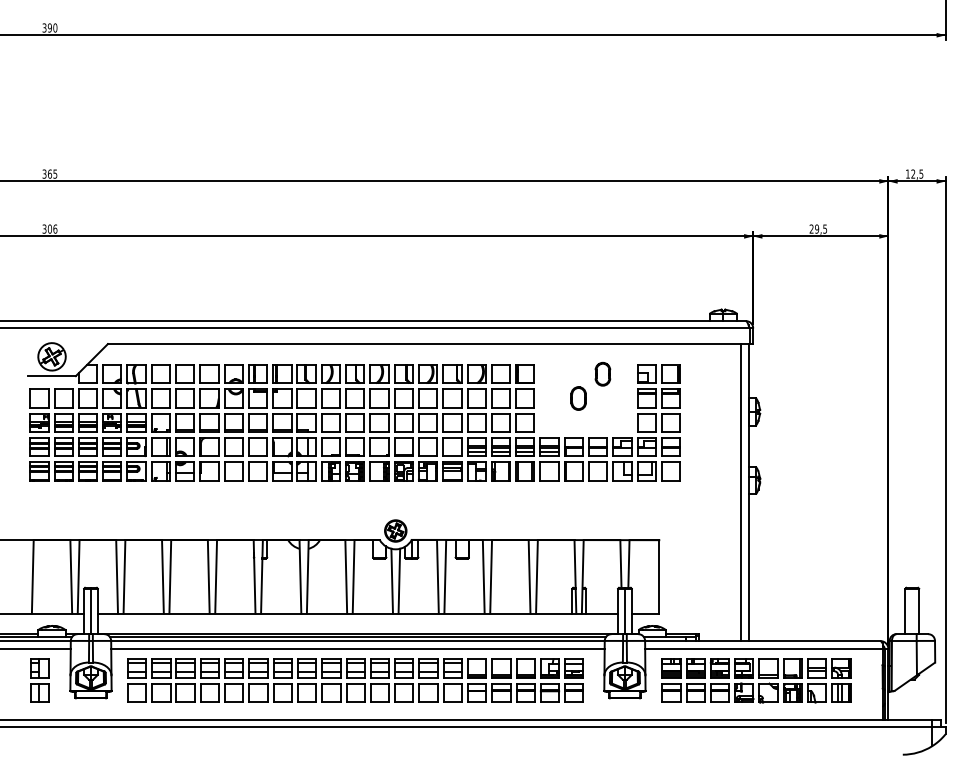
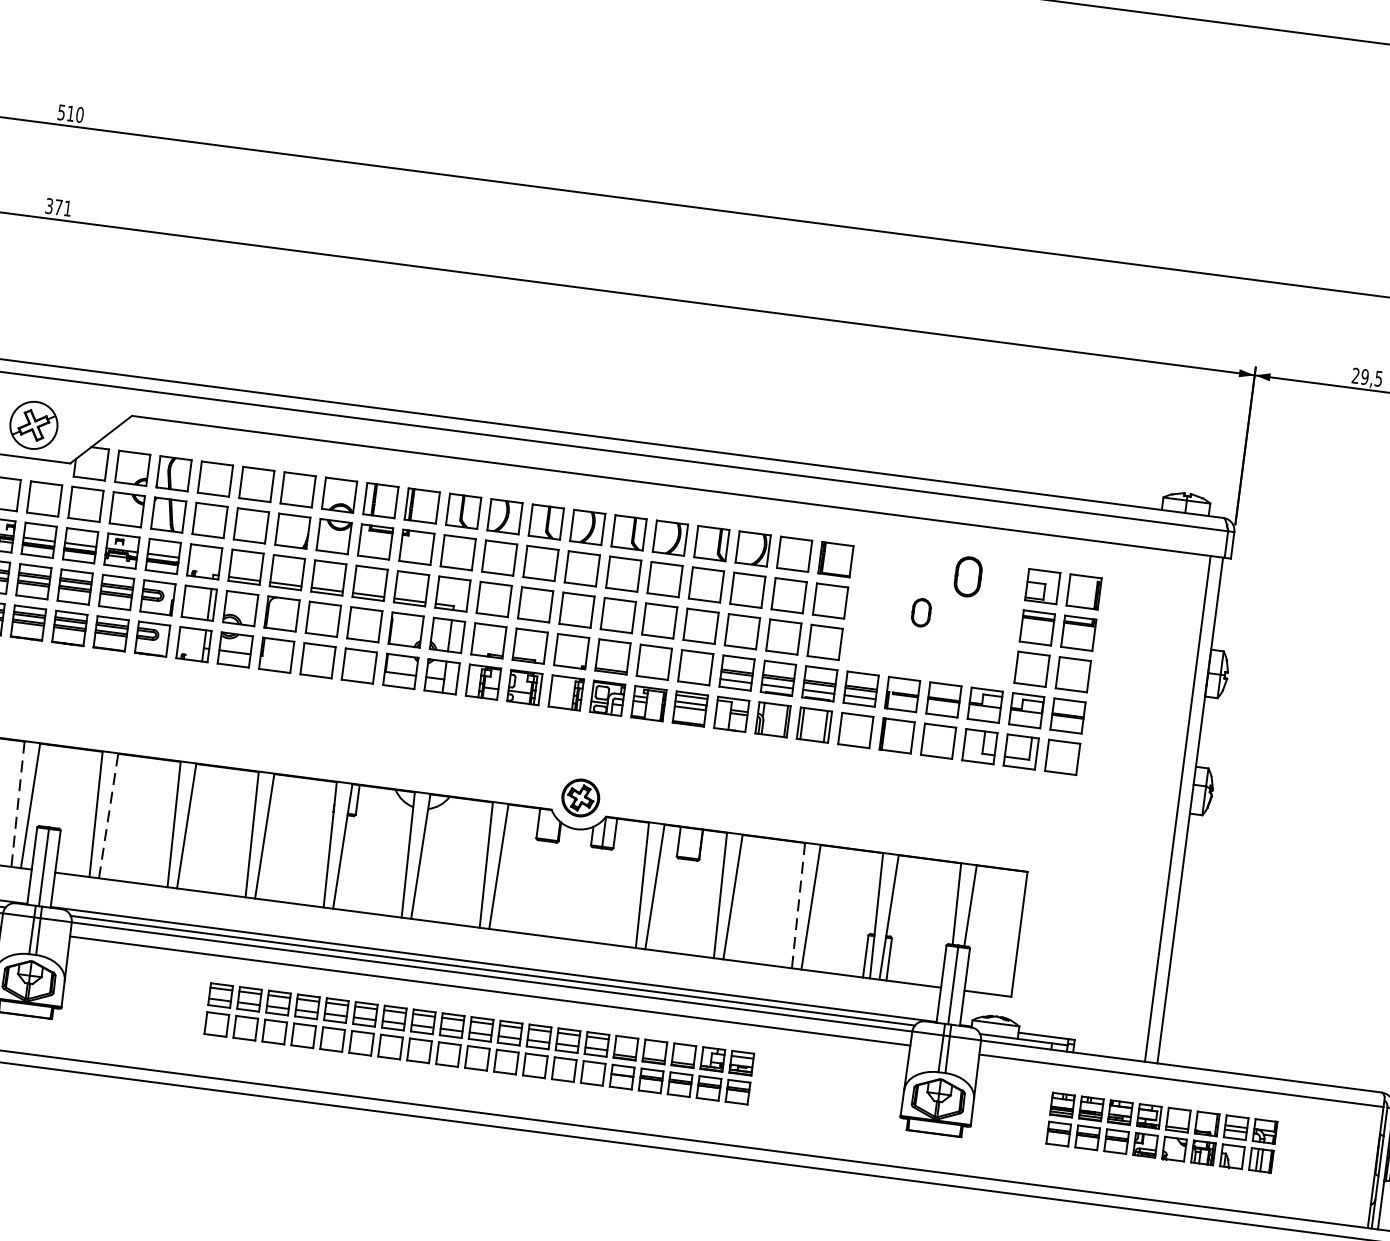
text: (49, 173) -> (70, 112), 365 -> 510
text: (52, 228) -> (63, 206), 306 -> 371
part: (578, 398) -> (921, 612), size x0.7
line: (71, 576) -> (18, 803), solid -> dashed
line: (124, 576) -> (108, 815), solid -> dashed
line: (529, 576) -> (798, 905), solid -> dashed
line: (391, 580) -> (562, 881), removed
line: (399, 580) -> (576, 883), removed
part: (355, 680) -> (479, 1043), size x0.7
part: (756, 680) -> (1162, 1132), size x0.7

